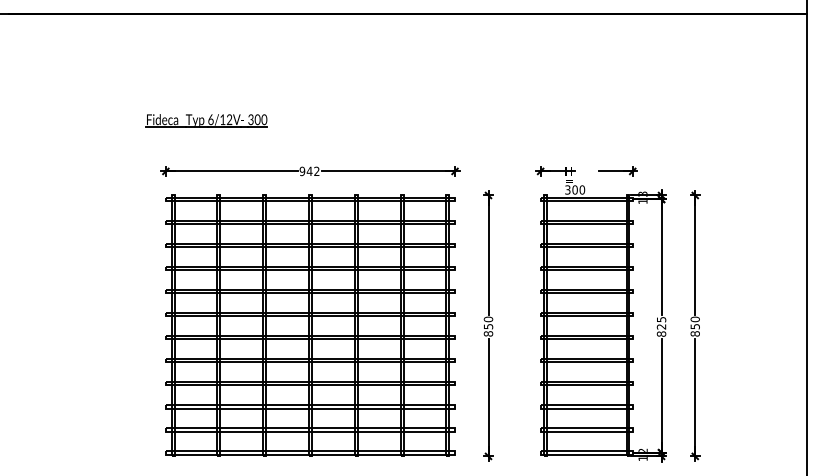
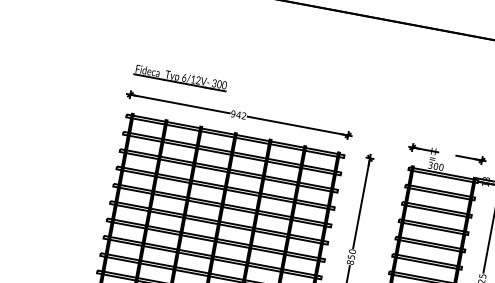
part: (206, 120) -> (180, 77), moved

